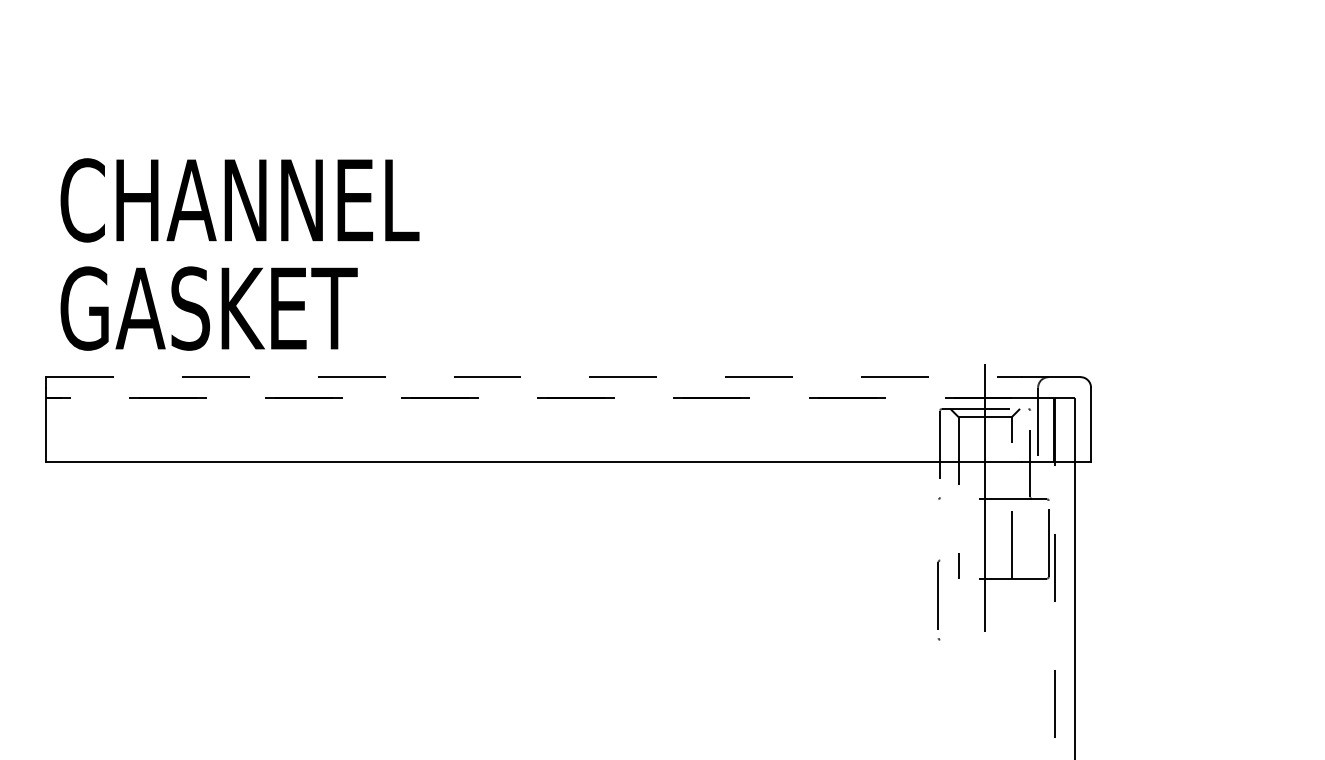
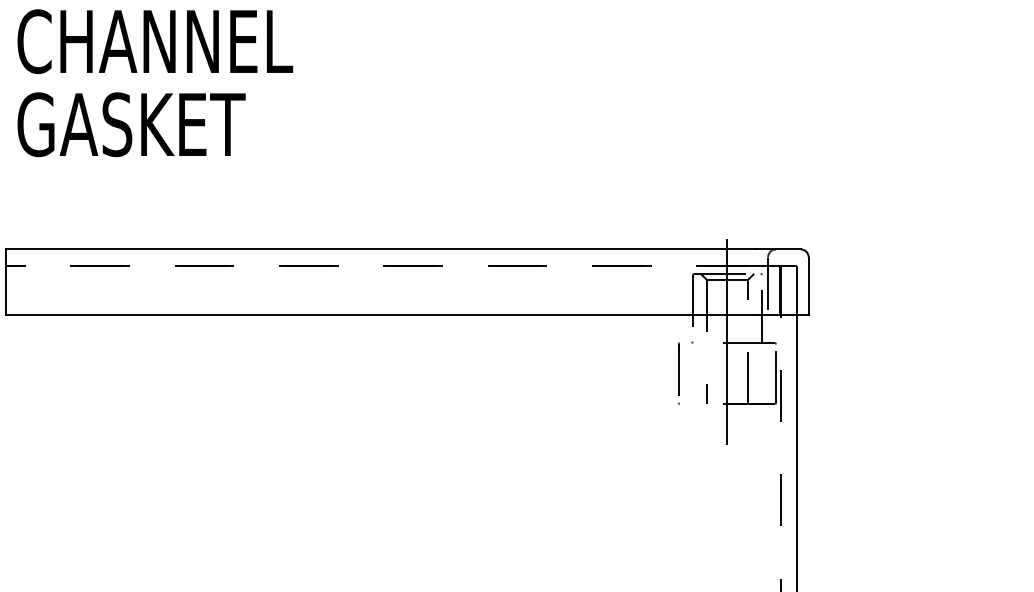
text: (240, 254) -> (155, 83), moved
line: (534, 377) -> (381, 249), dashed -> solid
line: (938, 600) -> (678, 373), moved

